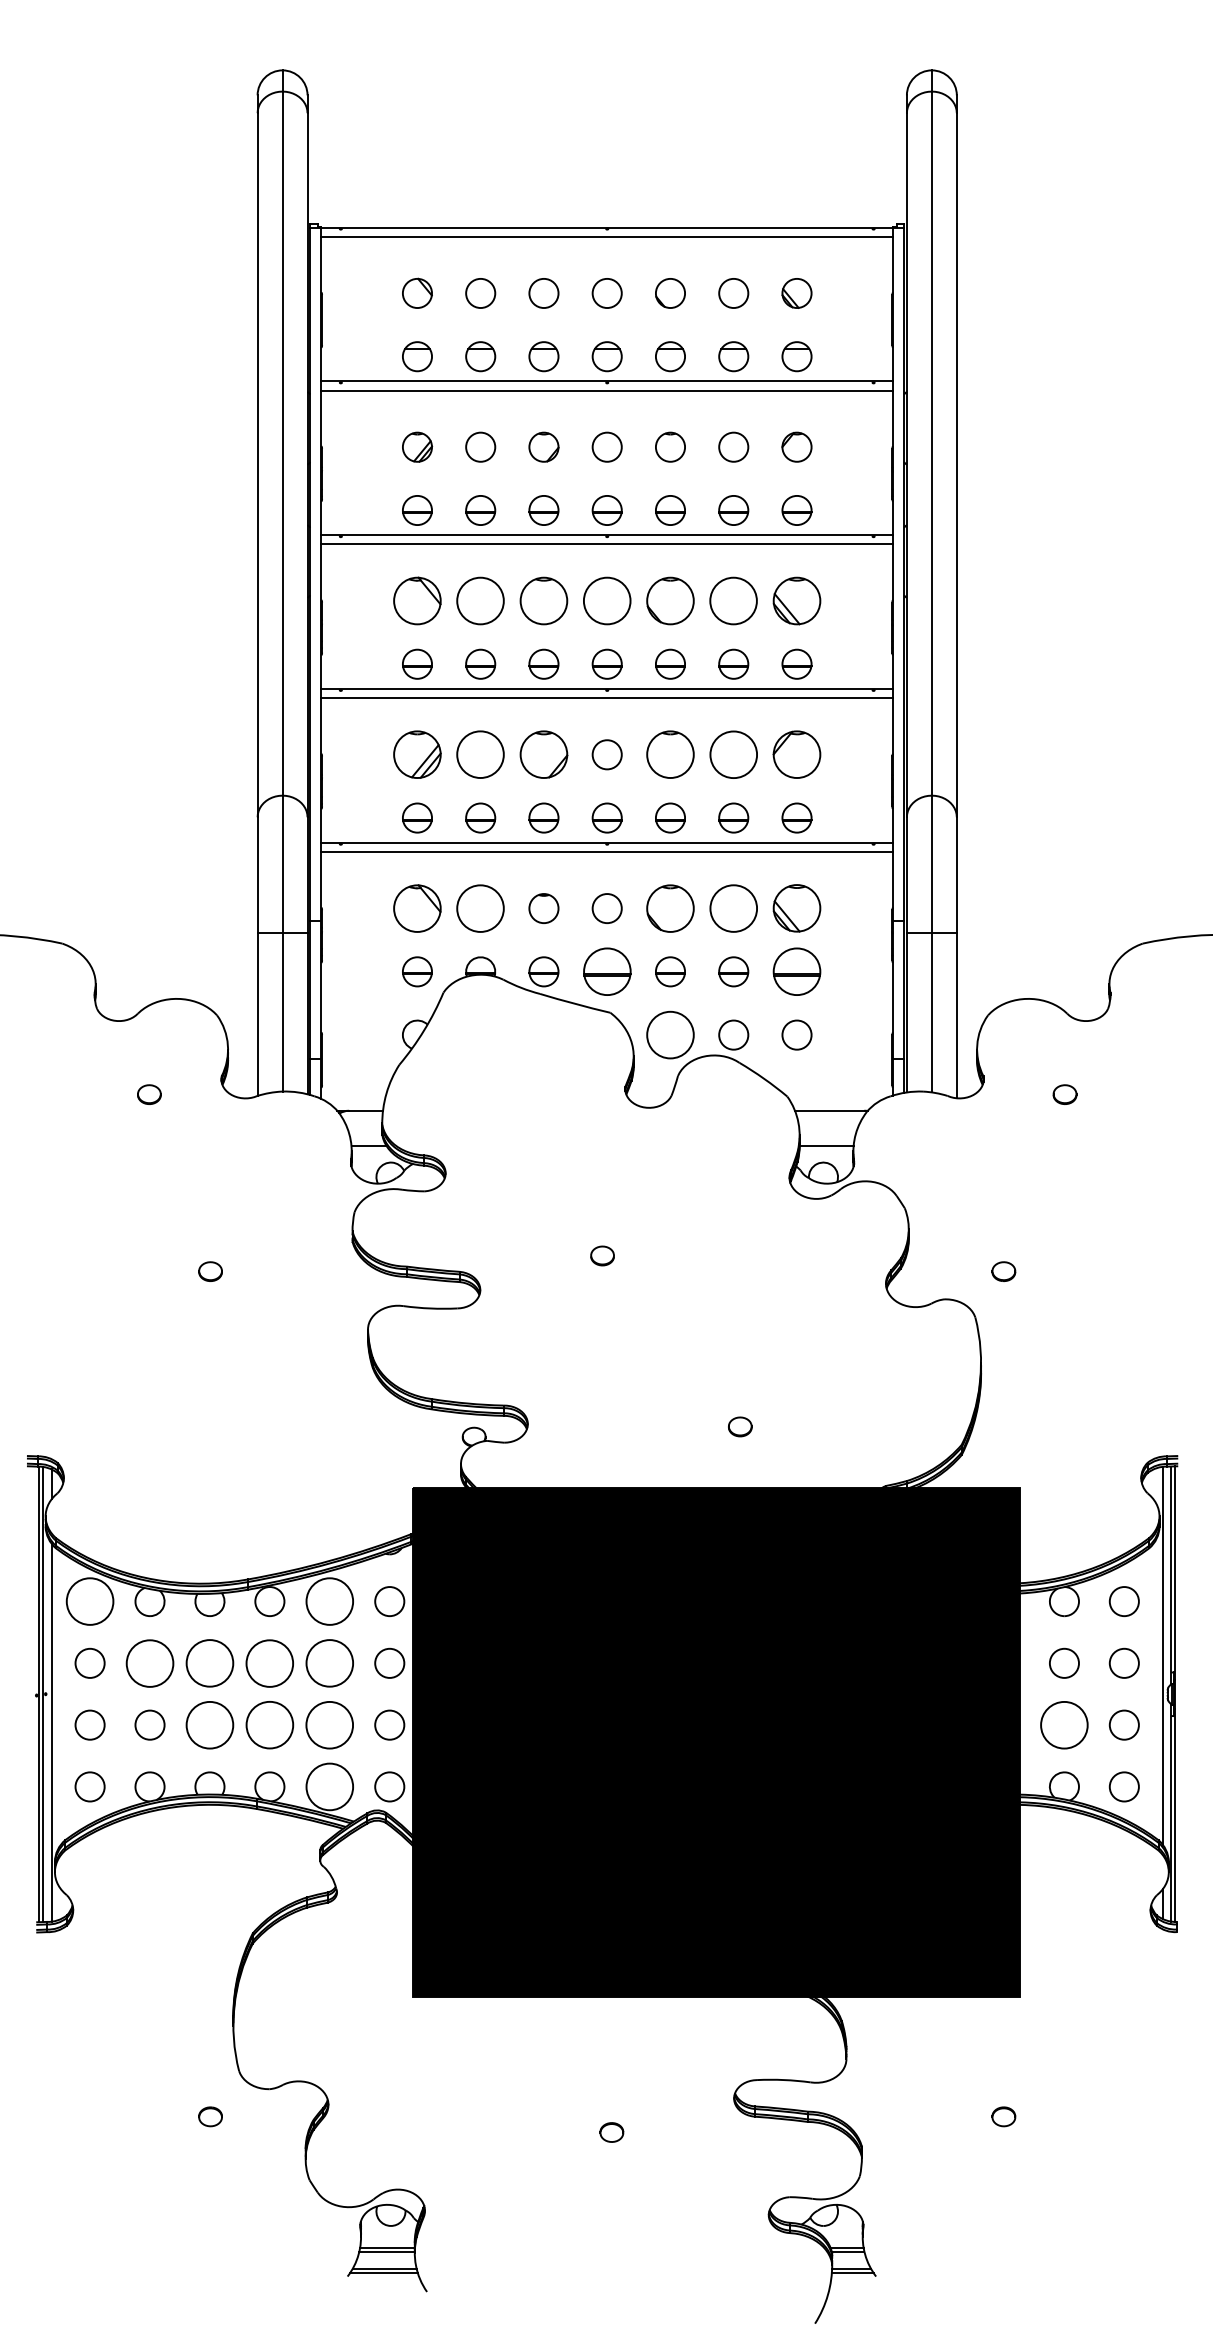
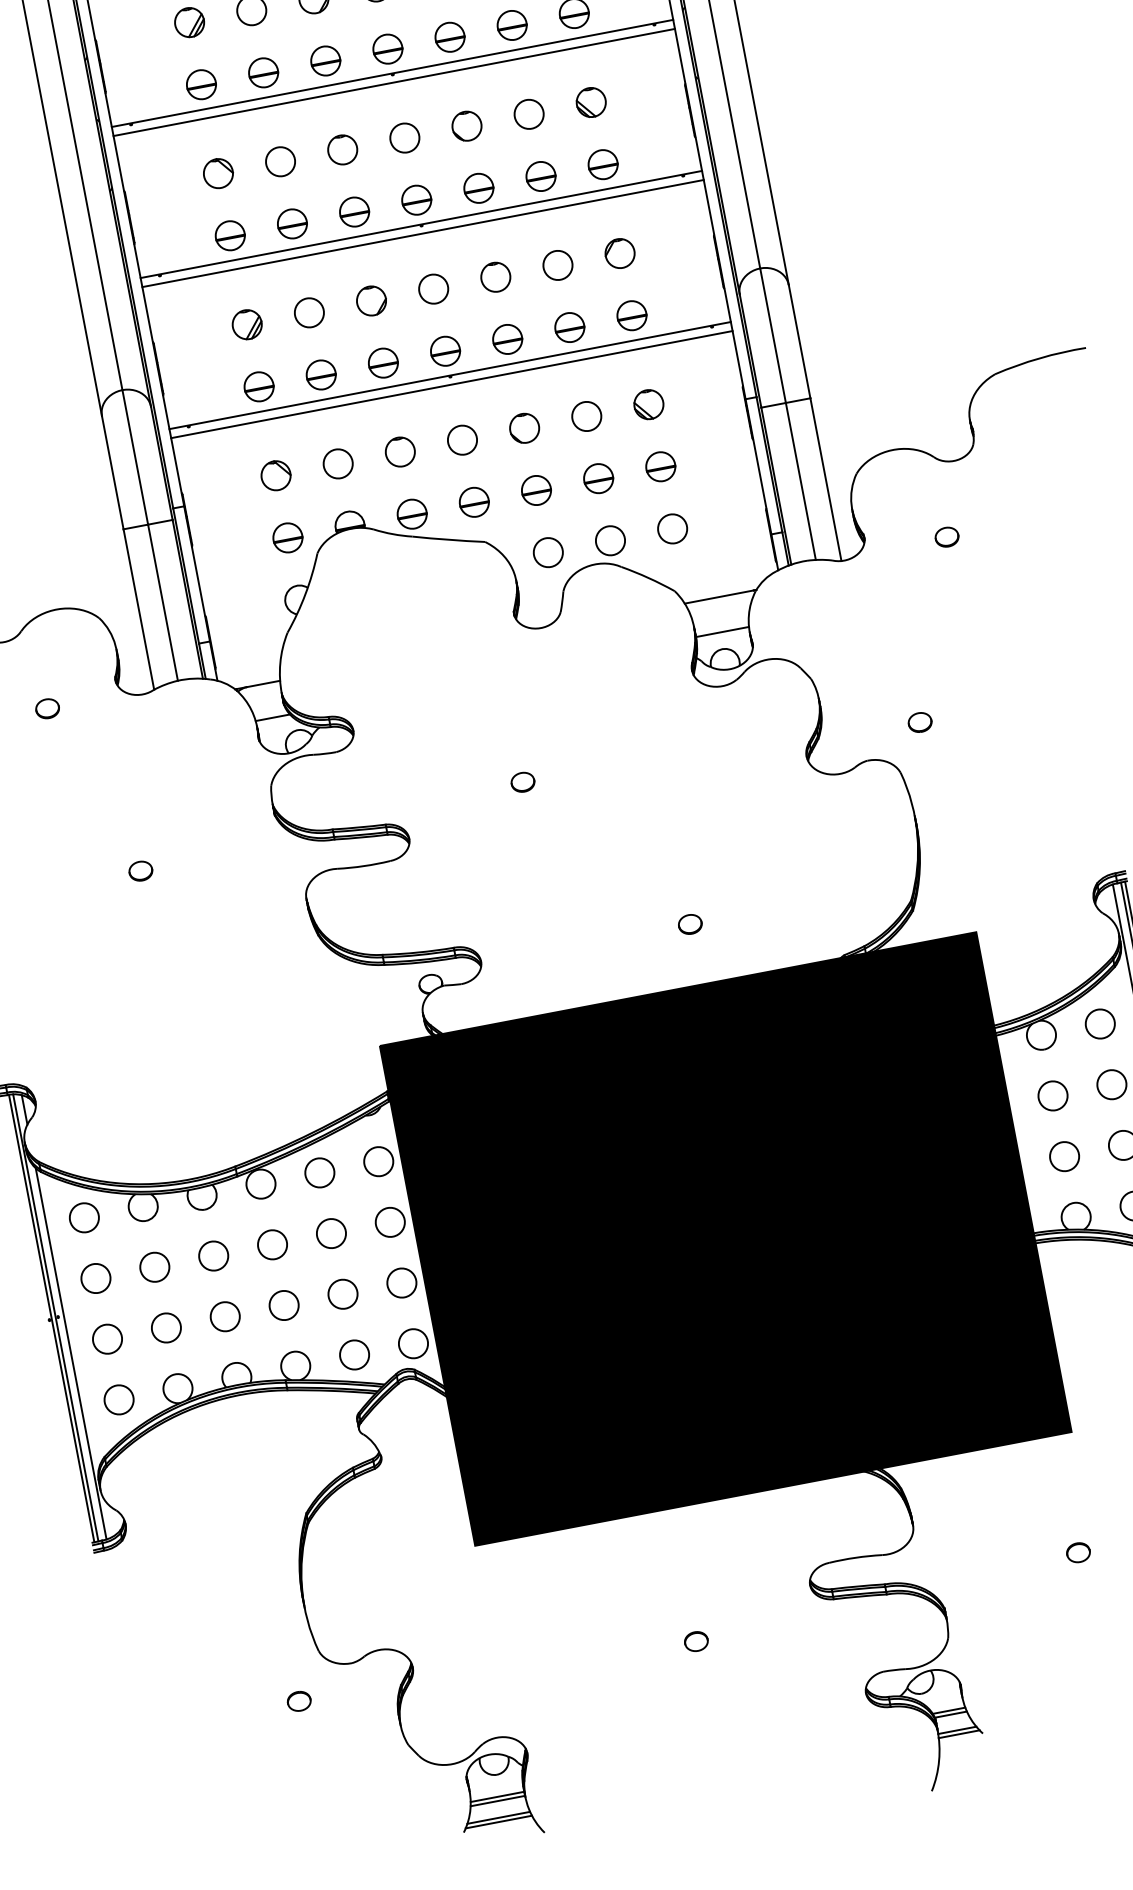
part: (417, 600) -> (218, 173), size x0.62
circle: (480, 600) -> (280, 161), size x0.62
circle: (543, 600) -> (342, 149), size x0.62
circle: (606, 600) -> (404, 137), size x0.62
circle: (670, 600) -> (466, 125), size x0.62
circle: (733, 600) -> (528, 113), size x0.62
part: (796, 600) -> (590, 102), size x0.62
part: (417, 754) -> (247, 324), size x0.62
circle: (480, 754) -> (309, 312), size x0.62
part: (543, 754) -> (371, 300), size x0.62
circle: (670, 754) -> (495, 276), size x0.62
circle: (733, 754) -> (557, 265), size x0.62
part: (796, 754) -> (619, 253), size x0.62
part: (417, 908) -> (276, 475), size x0.62
circle: (480, 908) -> (337, 463), size x0.62
circle: (670, 908) -> (524, 428), size x0.62
circle: (733, 908) -> (586, 416), size x0.62
part: (796, 908) -> (648, 404), size x0.62
part: (606, 971) -> (473, 502), size x0.62
part: (796, 971) -> (660, 466), size x0.62
circle: (670, 1034) -> (548, 552), size x0.62
circle: (89, 1601) -> (83, 1217), size x0.62
circle: (329, 1601) -> (319, 1172), size x0.62
circle: (149, 1662) -> (154, 1266), size x0.62
circle: (209, 1662) -> (213, 1255), size x0.62
circle: (269, 1662) -> (272, 1244), size x0.62
circle: (329, 1662) -> (330, 1232), size x0.62
circle: (209, 1724) -> (224, 1316), size x0.62
circle: (269, 1724) -> (283, 1304), size x0.62
circle: (329, 1724) -> (342, 1293), size x0.62
circle: (1064, 1724) -> (1064, 1155), size x0.62
circle: (329, 1786) -> (354, 1354), size x0.62

